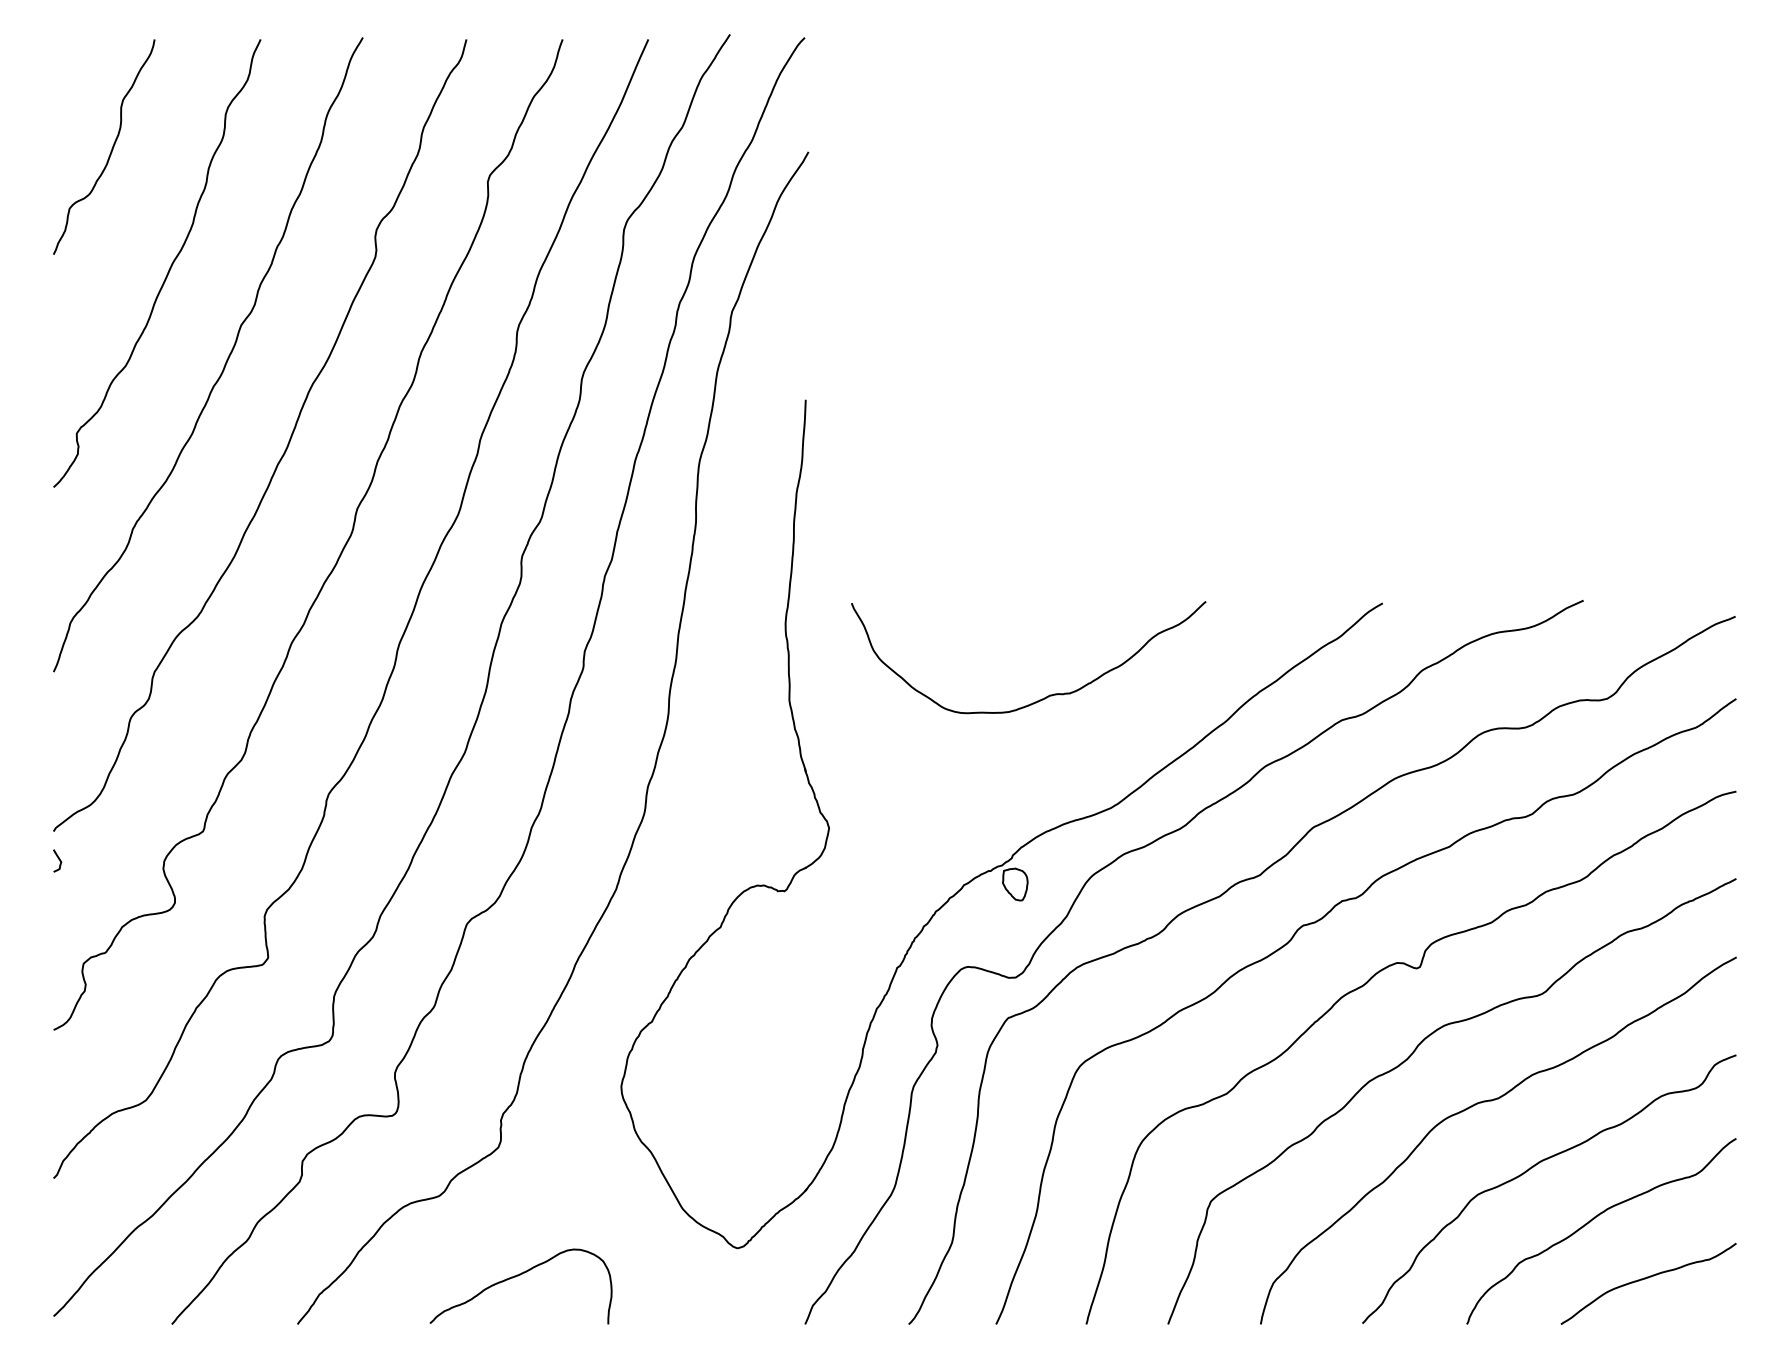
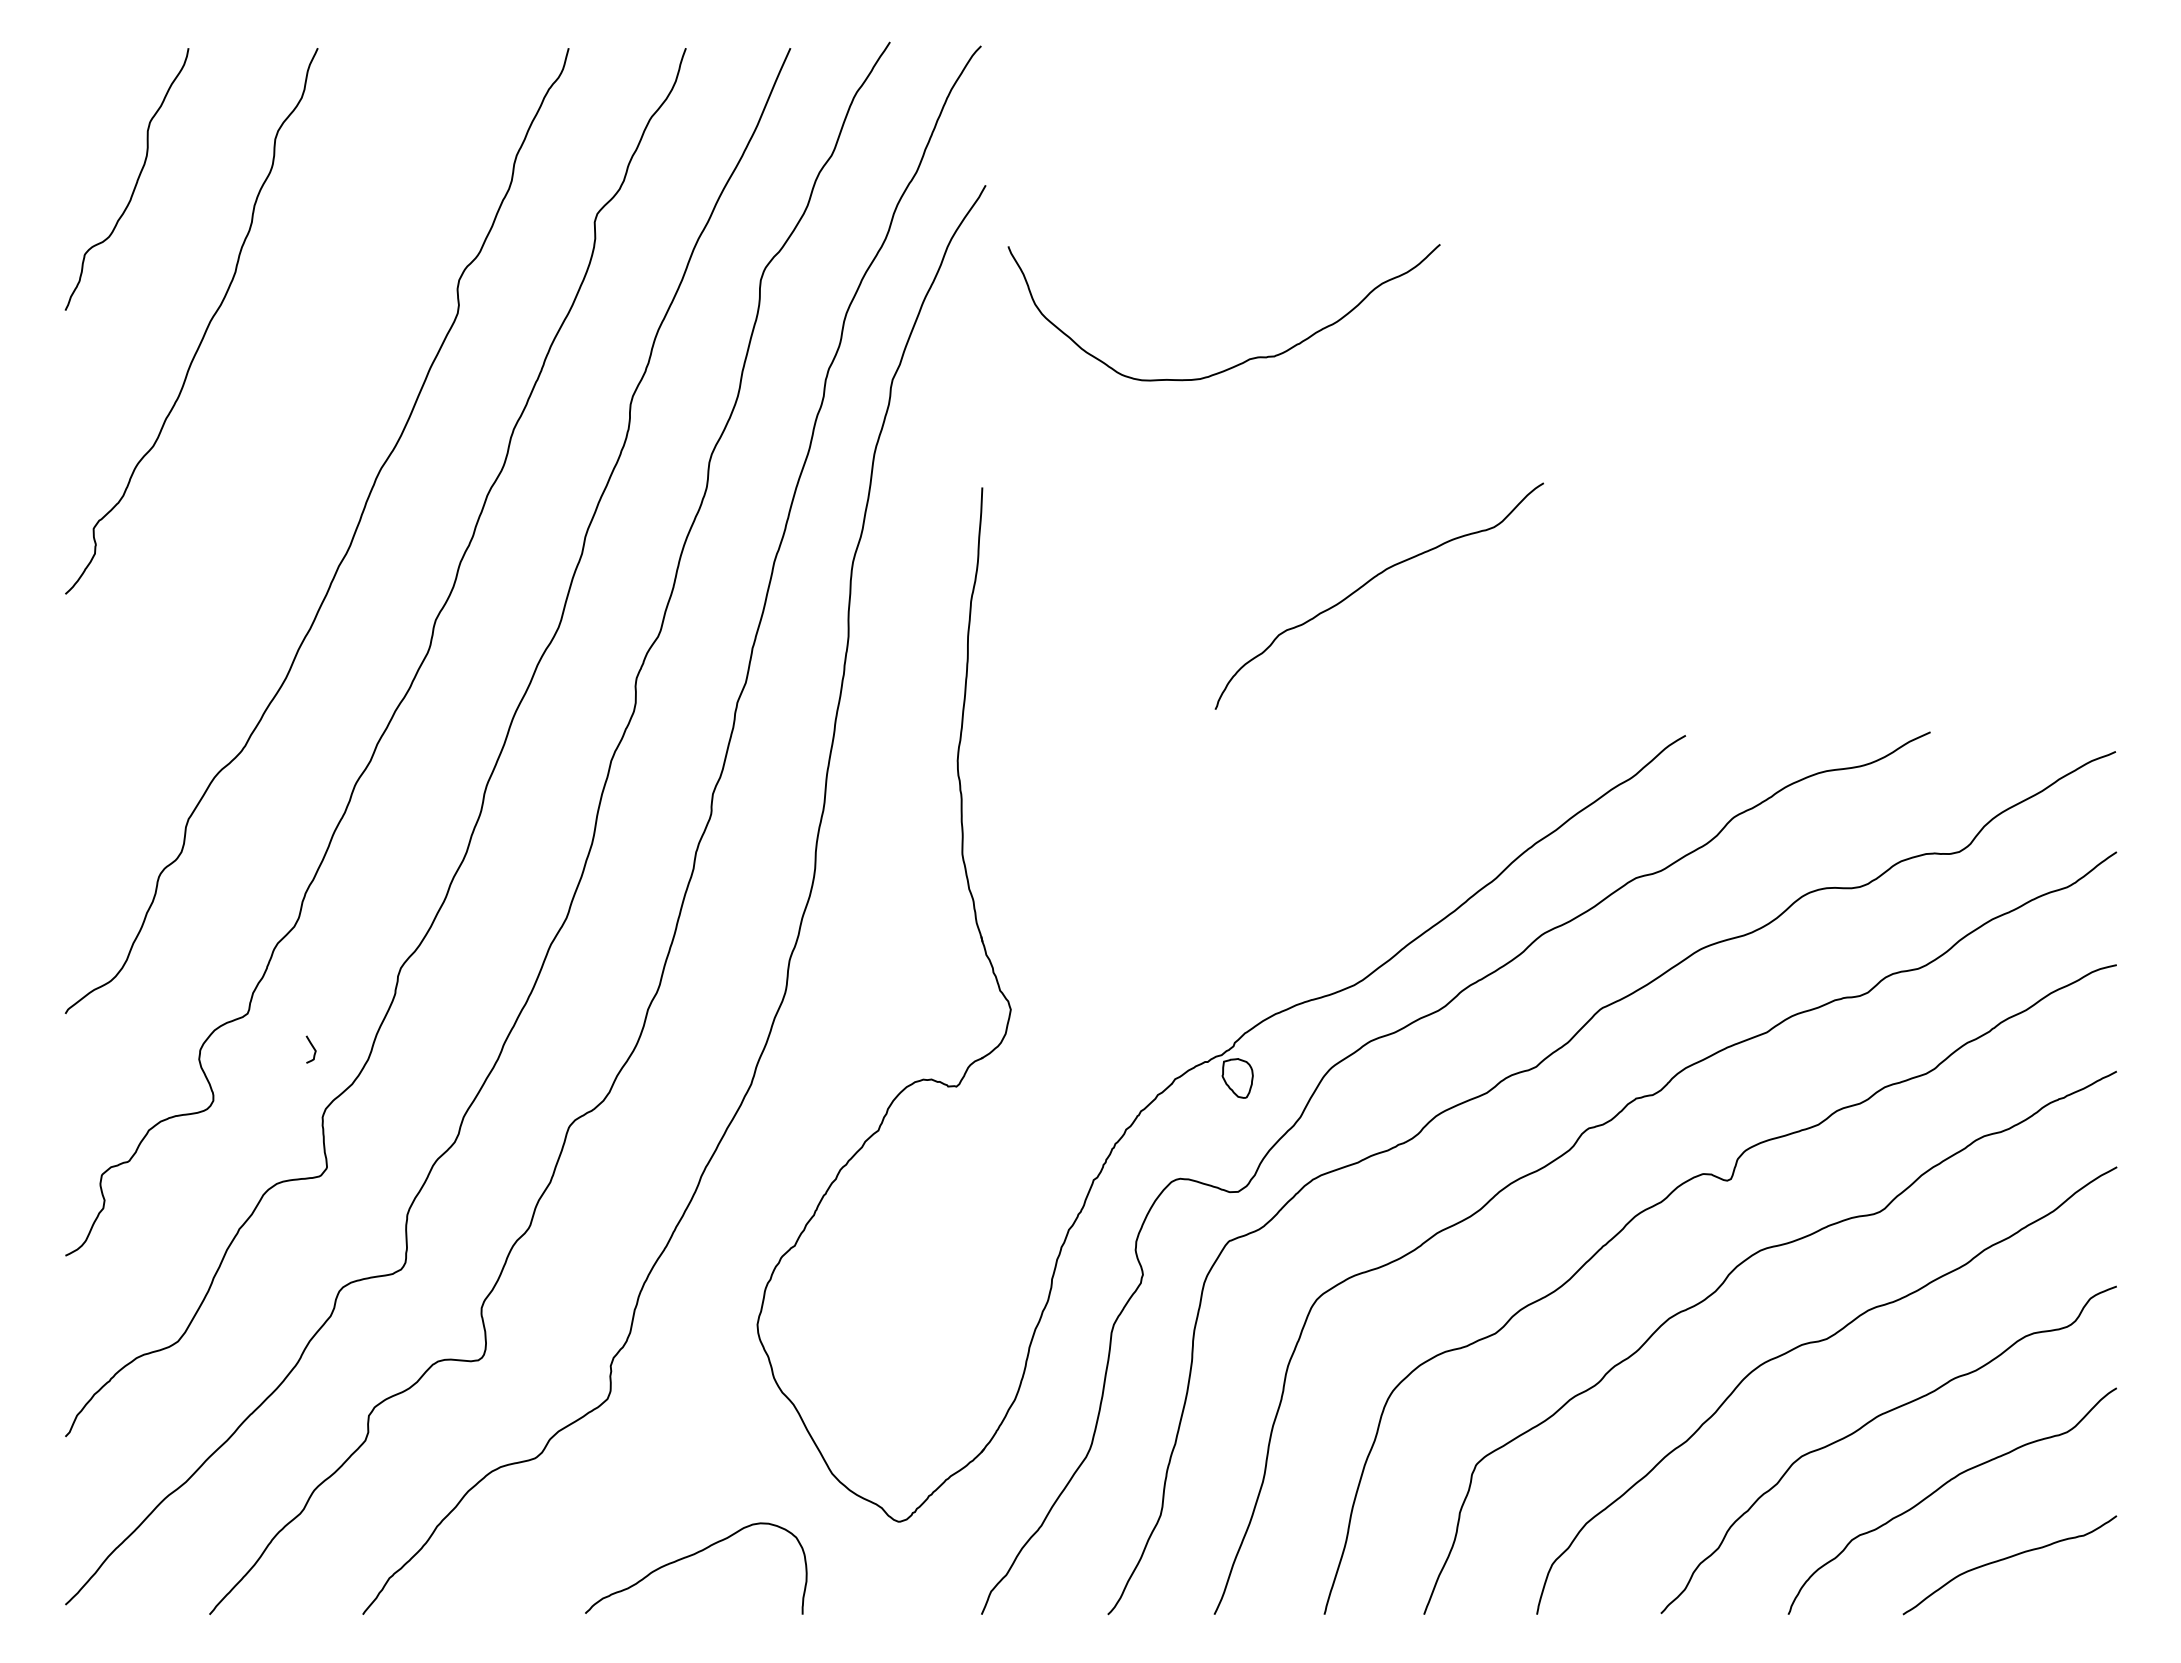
curve: (225, 361) -> (275, 440), removed
curve: (1123, 477) -> (1369, 582), added
curve: (1048, 695) -> (1248, 358), moved
curve: (58, 859) -> (312, 1047), moved
curve: (517, 1276) -> (691, 1556), moved

